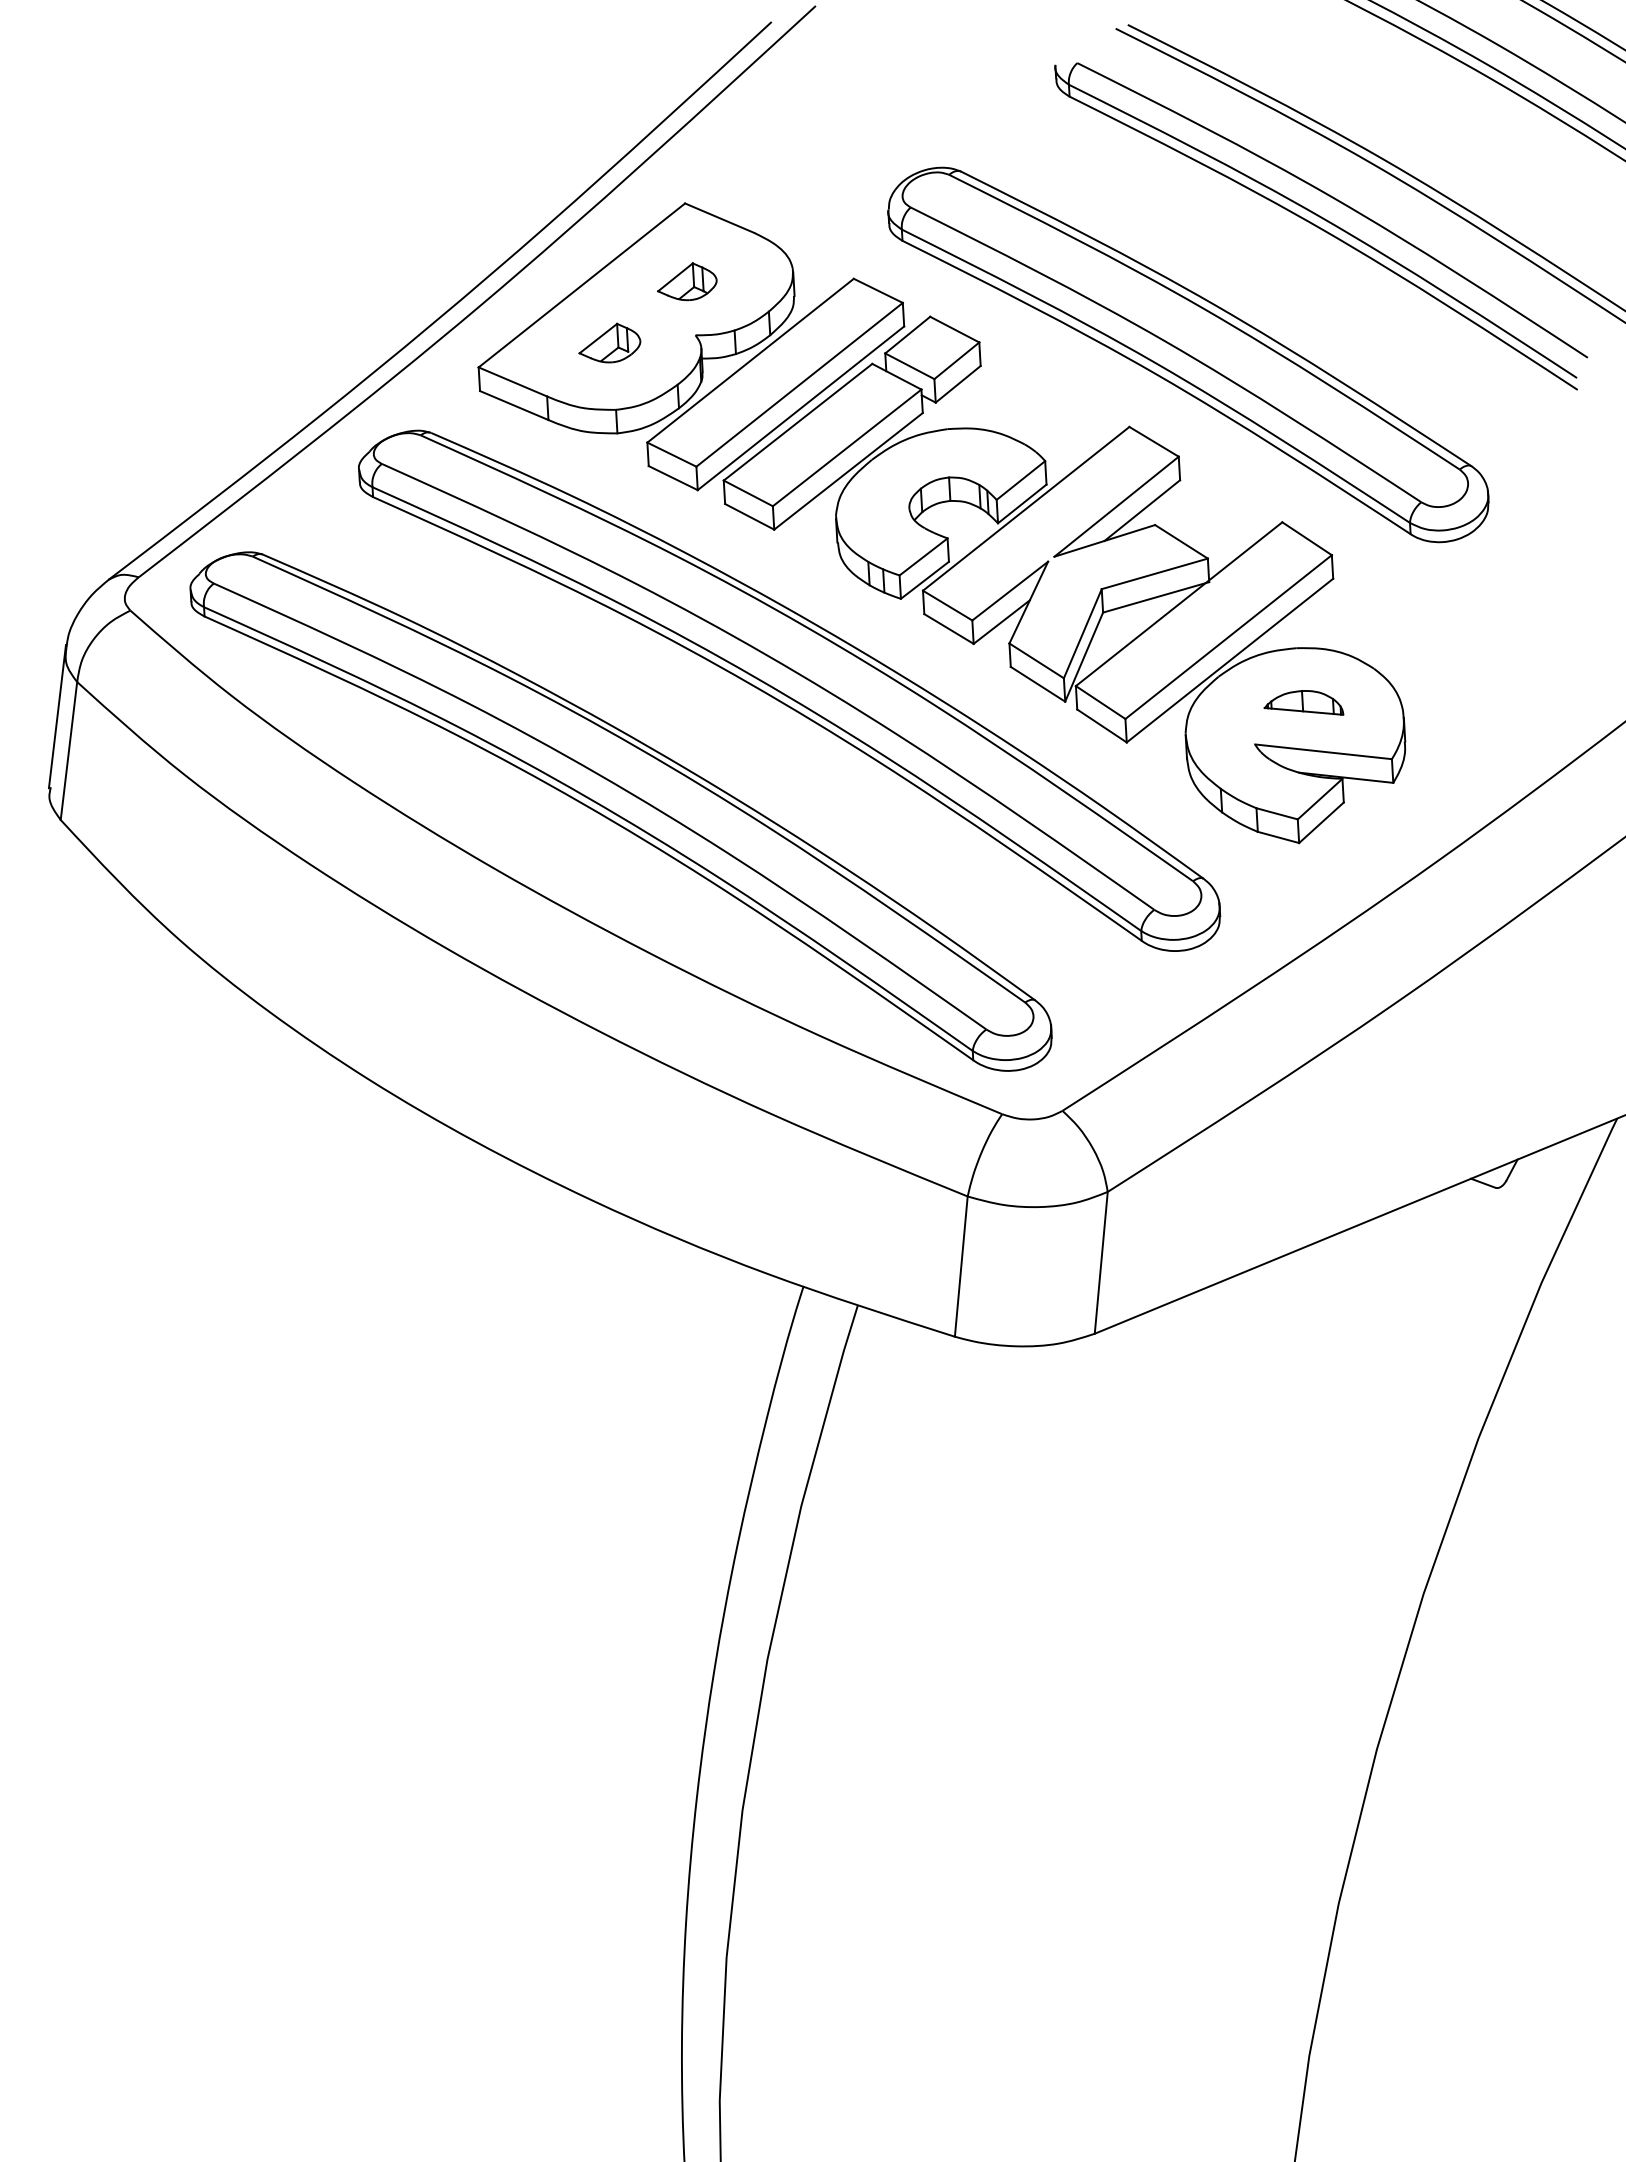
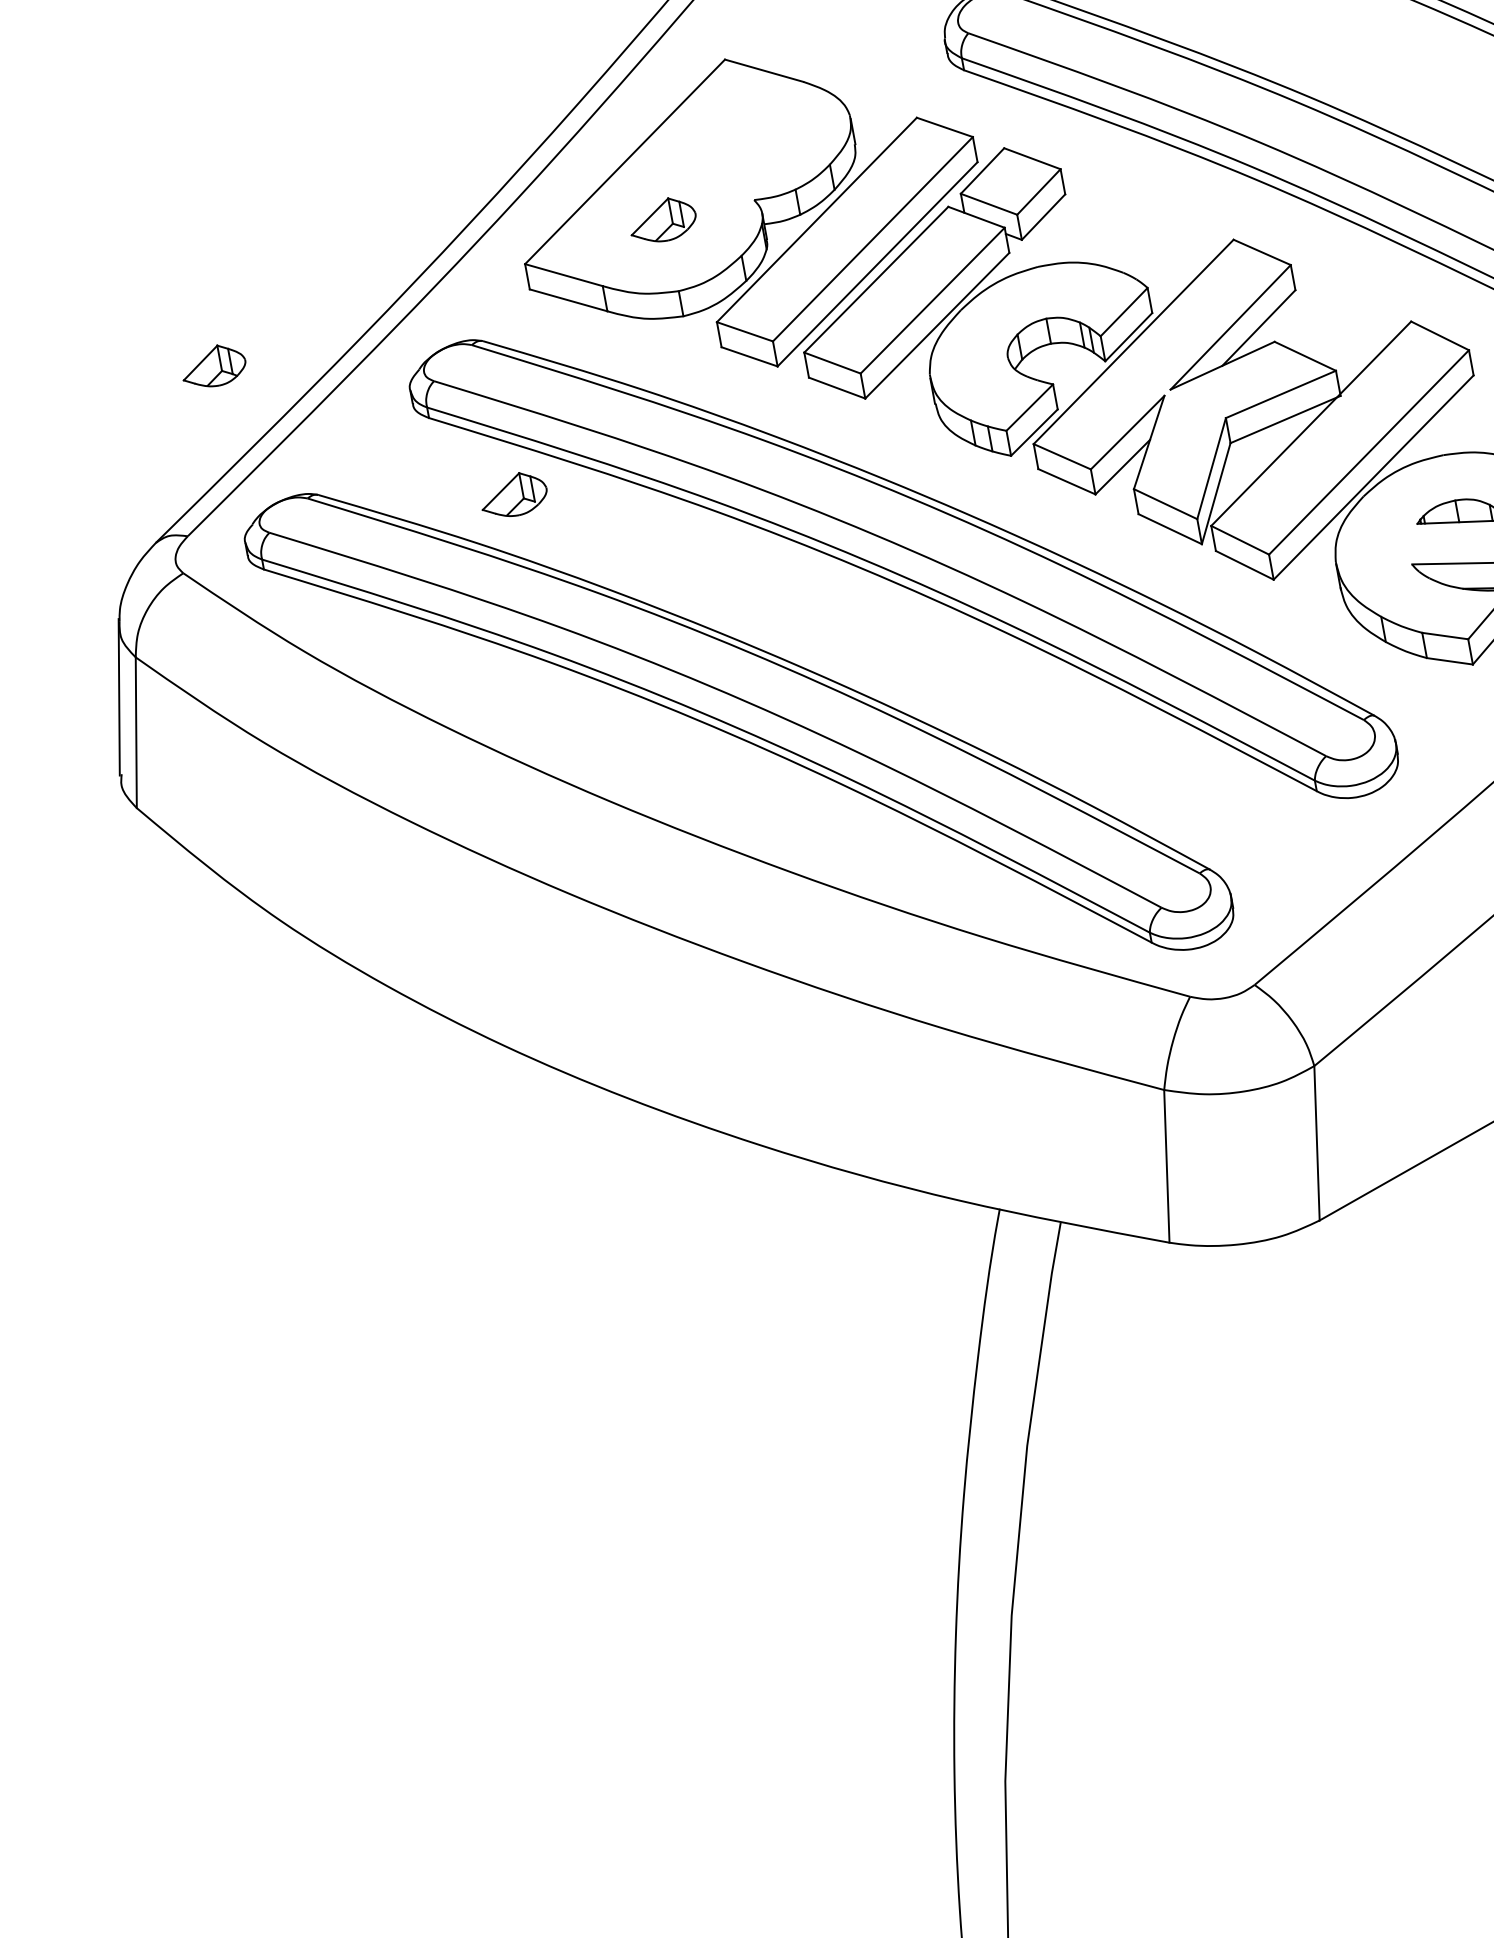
part: (687, 281) -> (214, 365), moved
part: (441, 576) -> (513, 494), added

